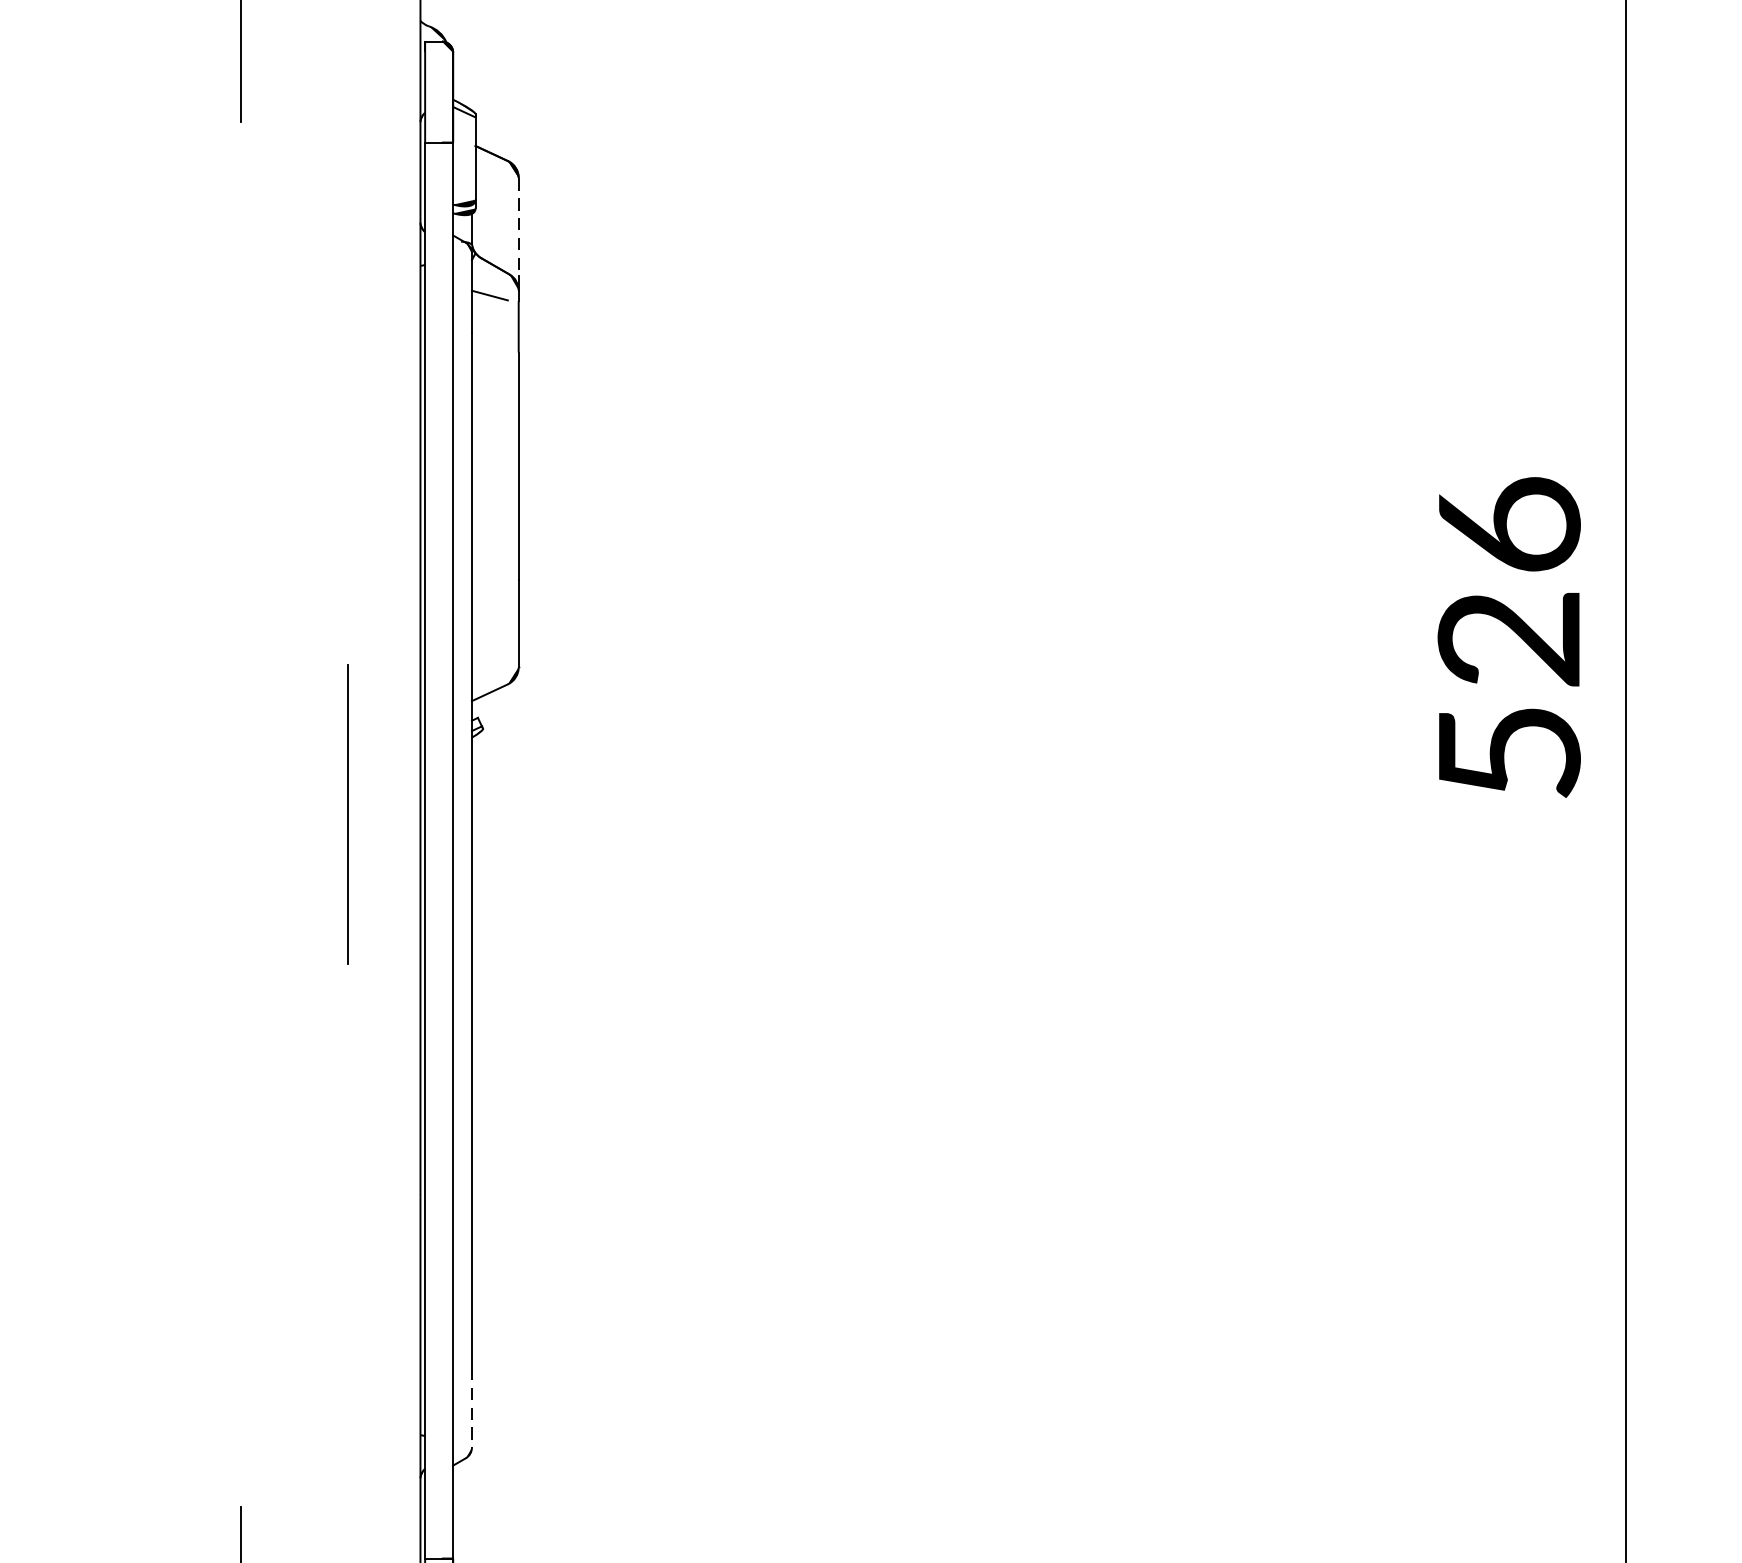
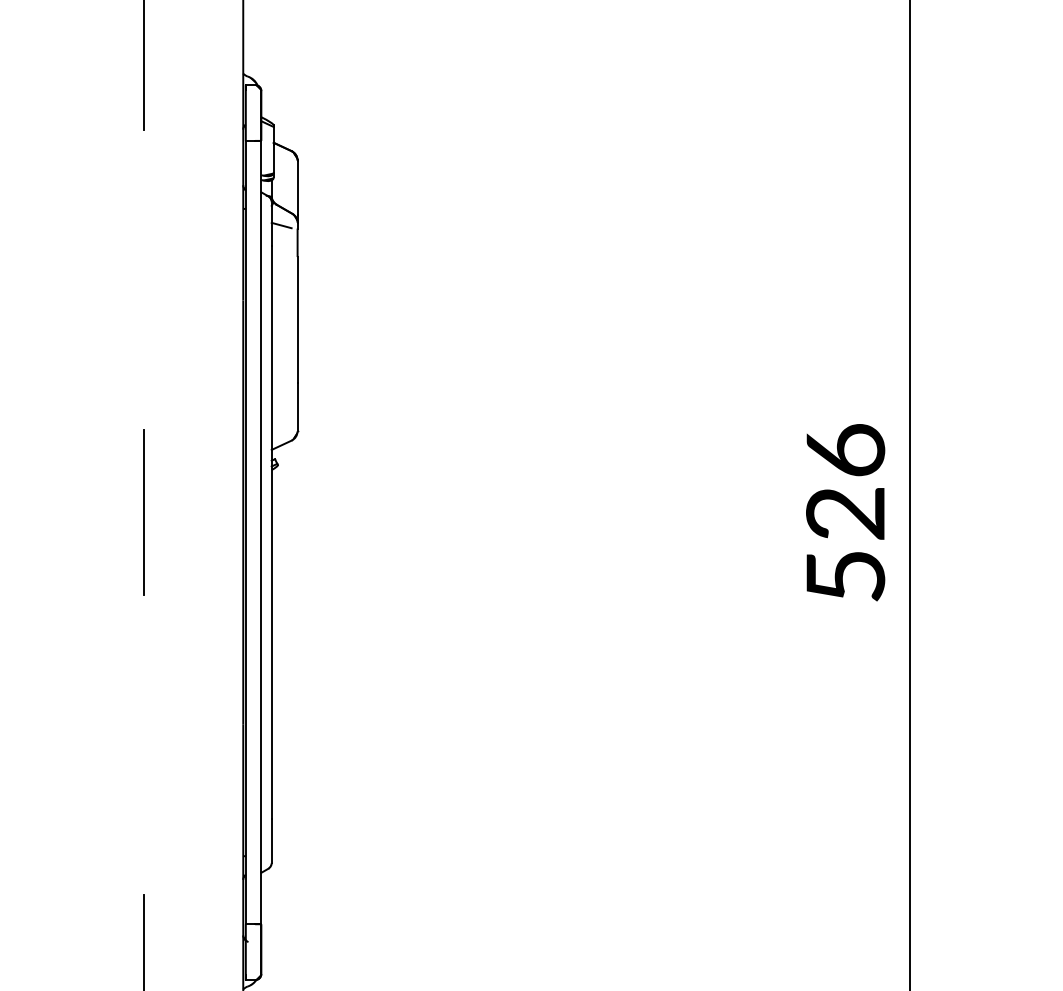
line: (518, 228) -> (297, 188), dashed -> solid
text: (1509, 637) -> (845, 512), moved
line: (346, 814) -> (143, 512), moved
line: (471, 1408) -> (271, 841), dashed -> solid

